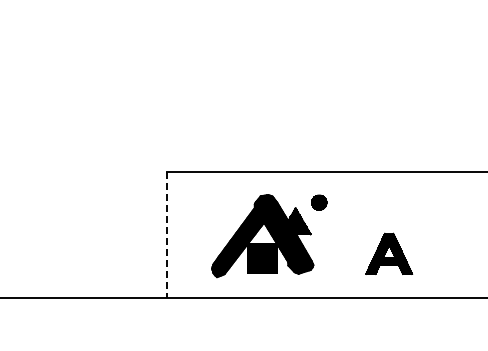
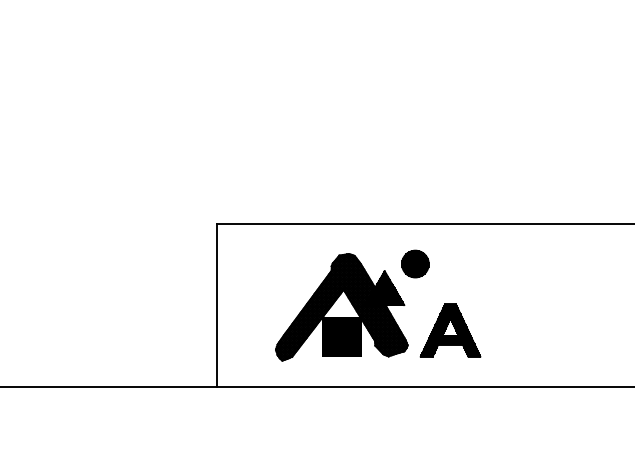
part: (319, 202) -> (415, 263), size x1.43
line: (166, 234) -> (216, 305), dashed -> solid
part: (389, 253) -> (450, 330), moved

